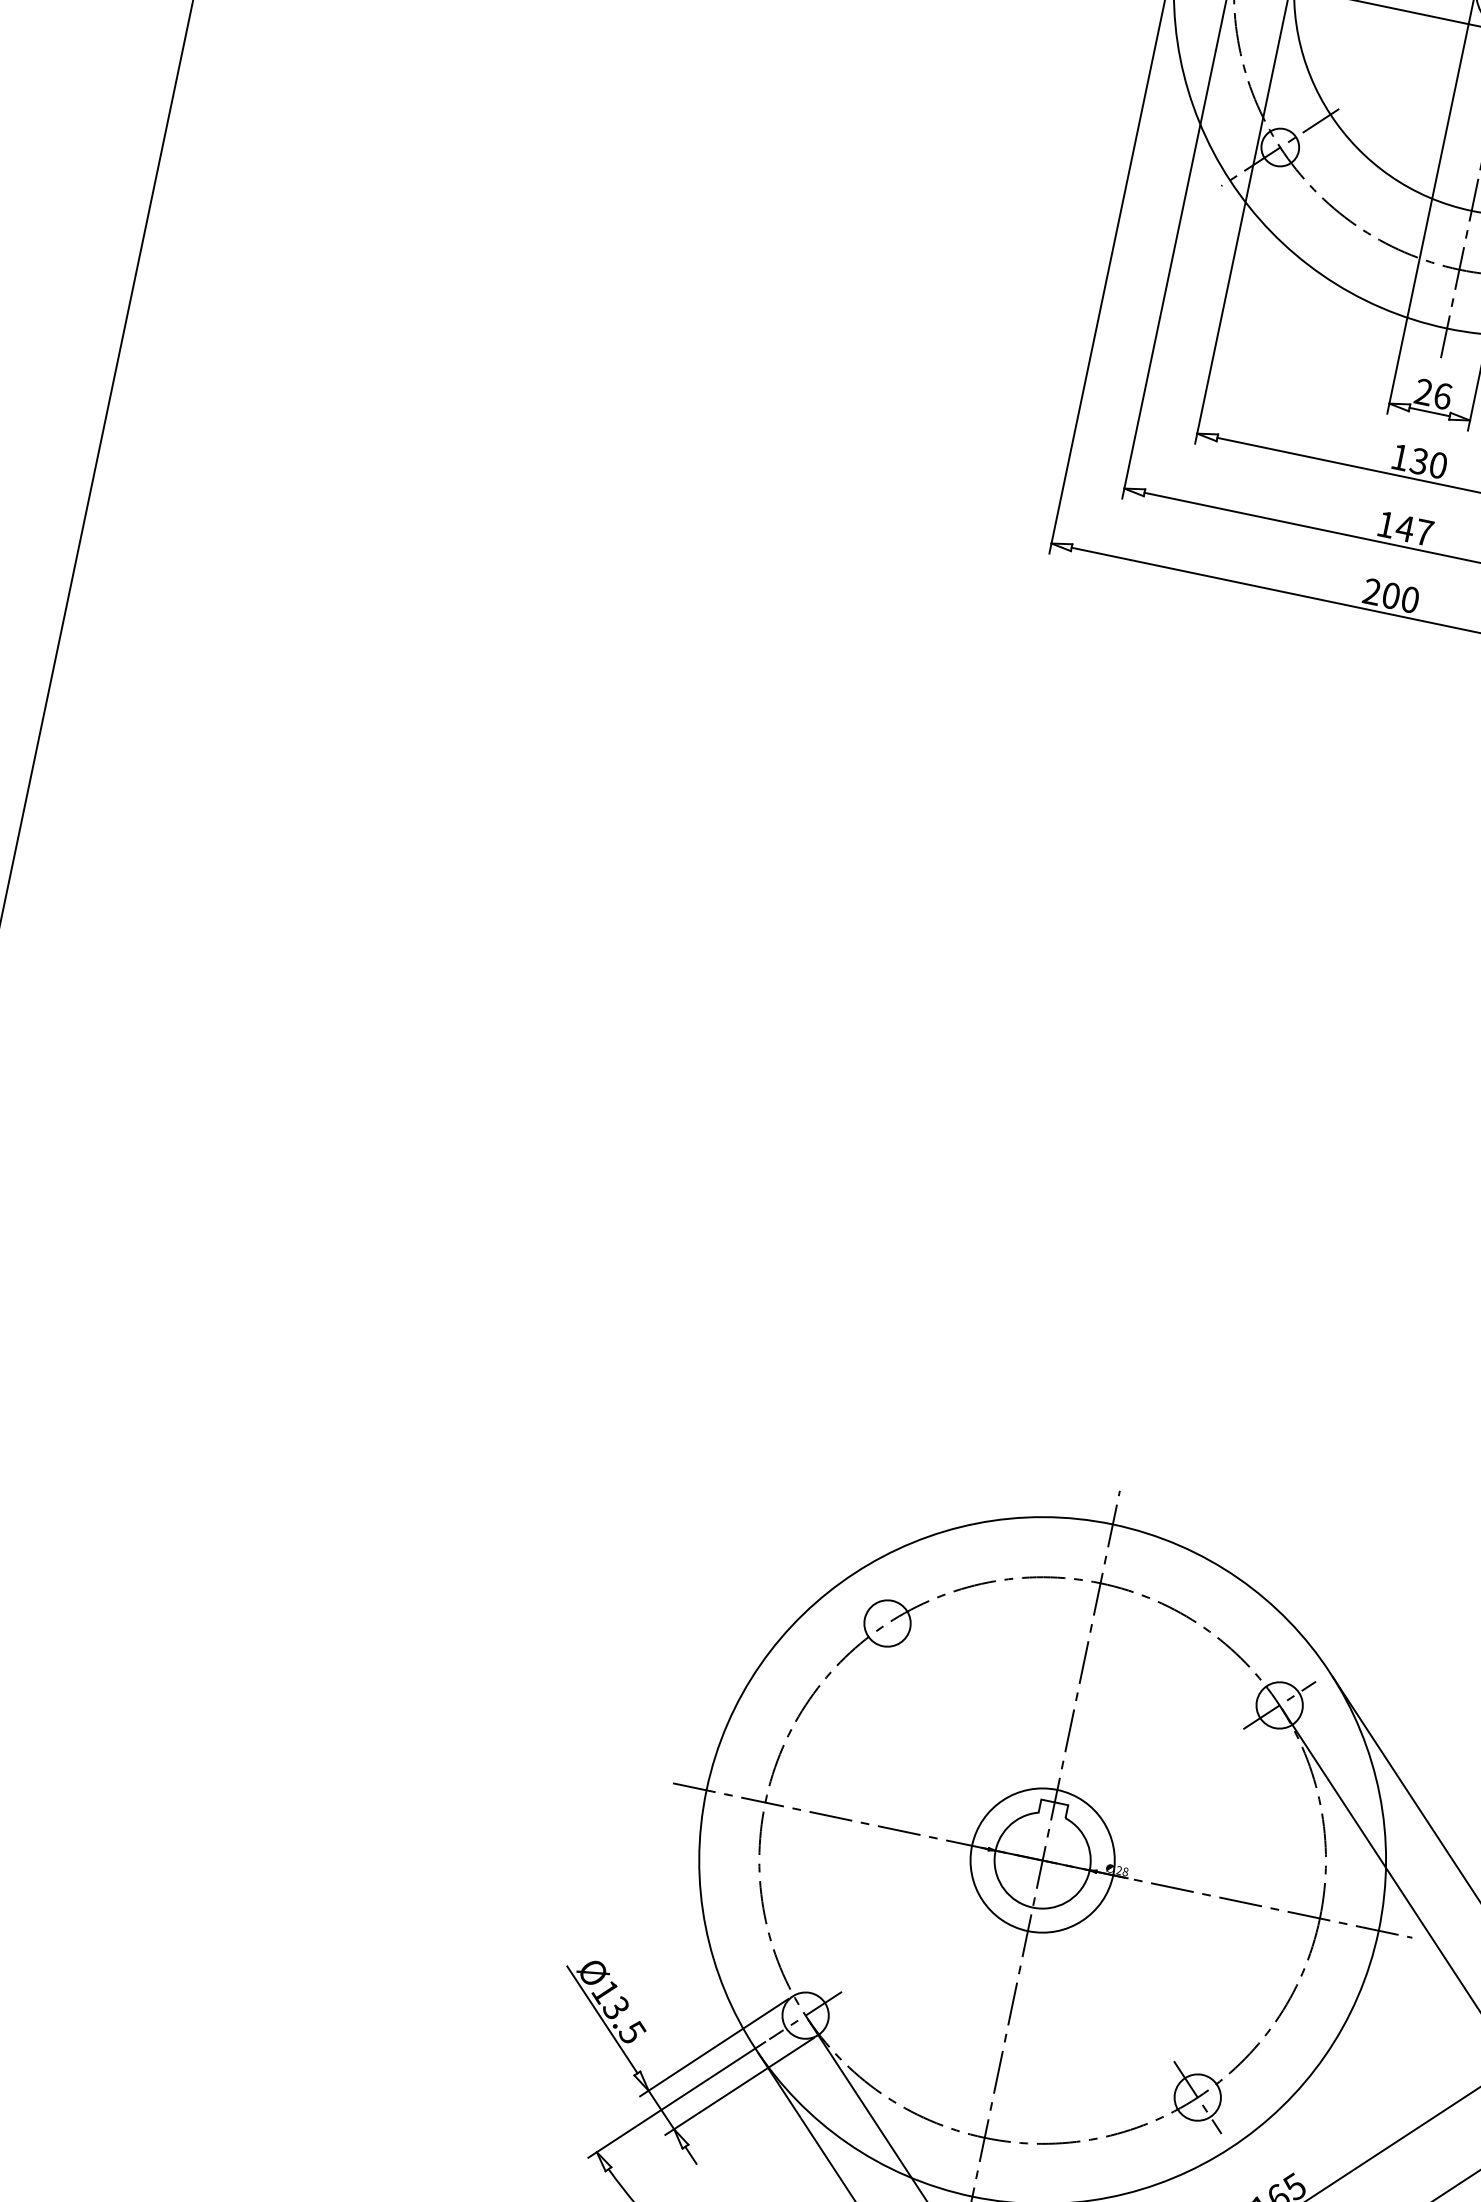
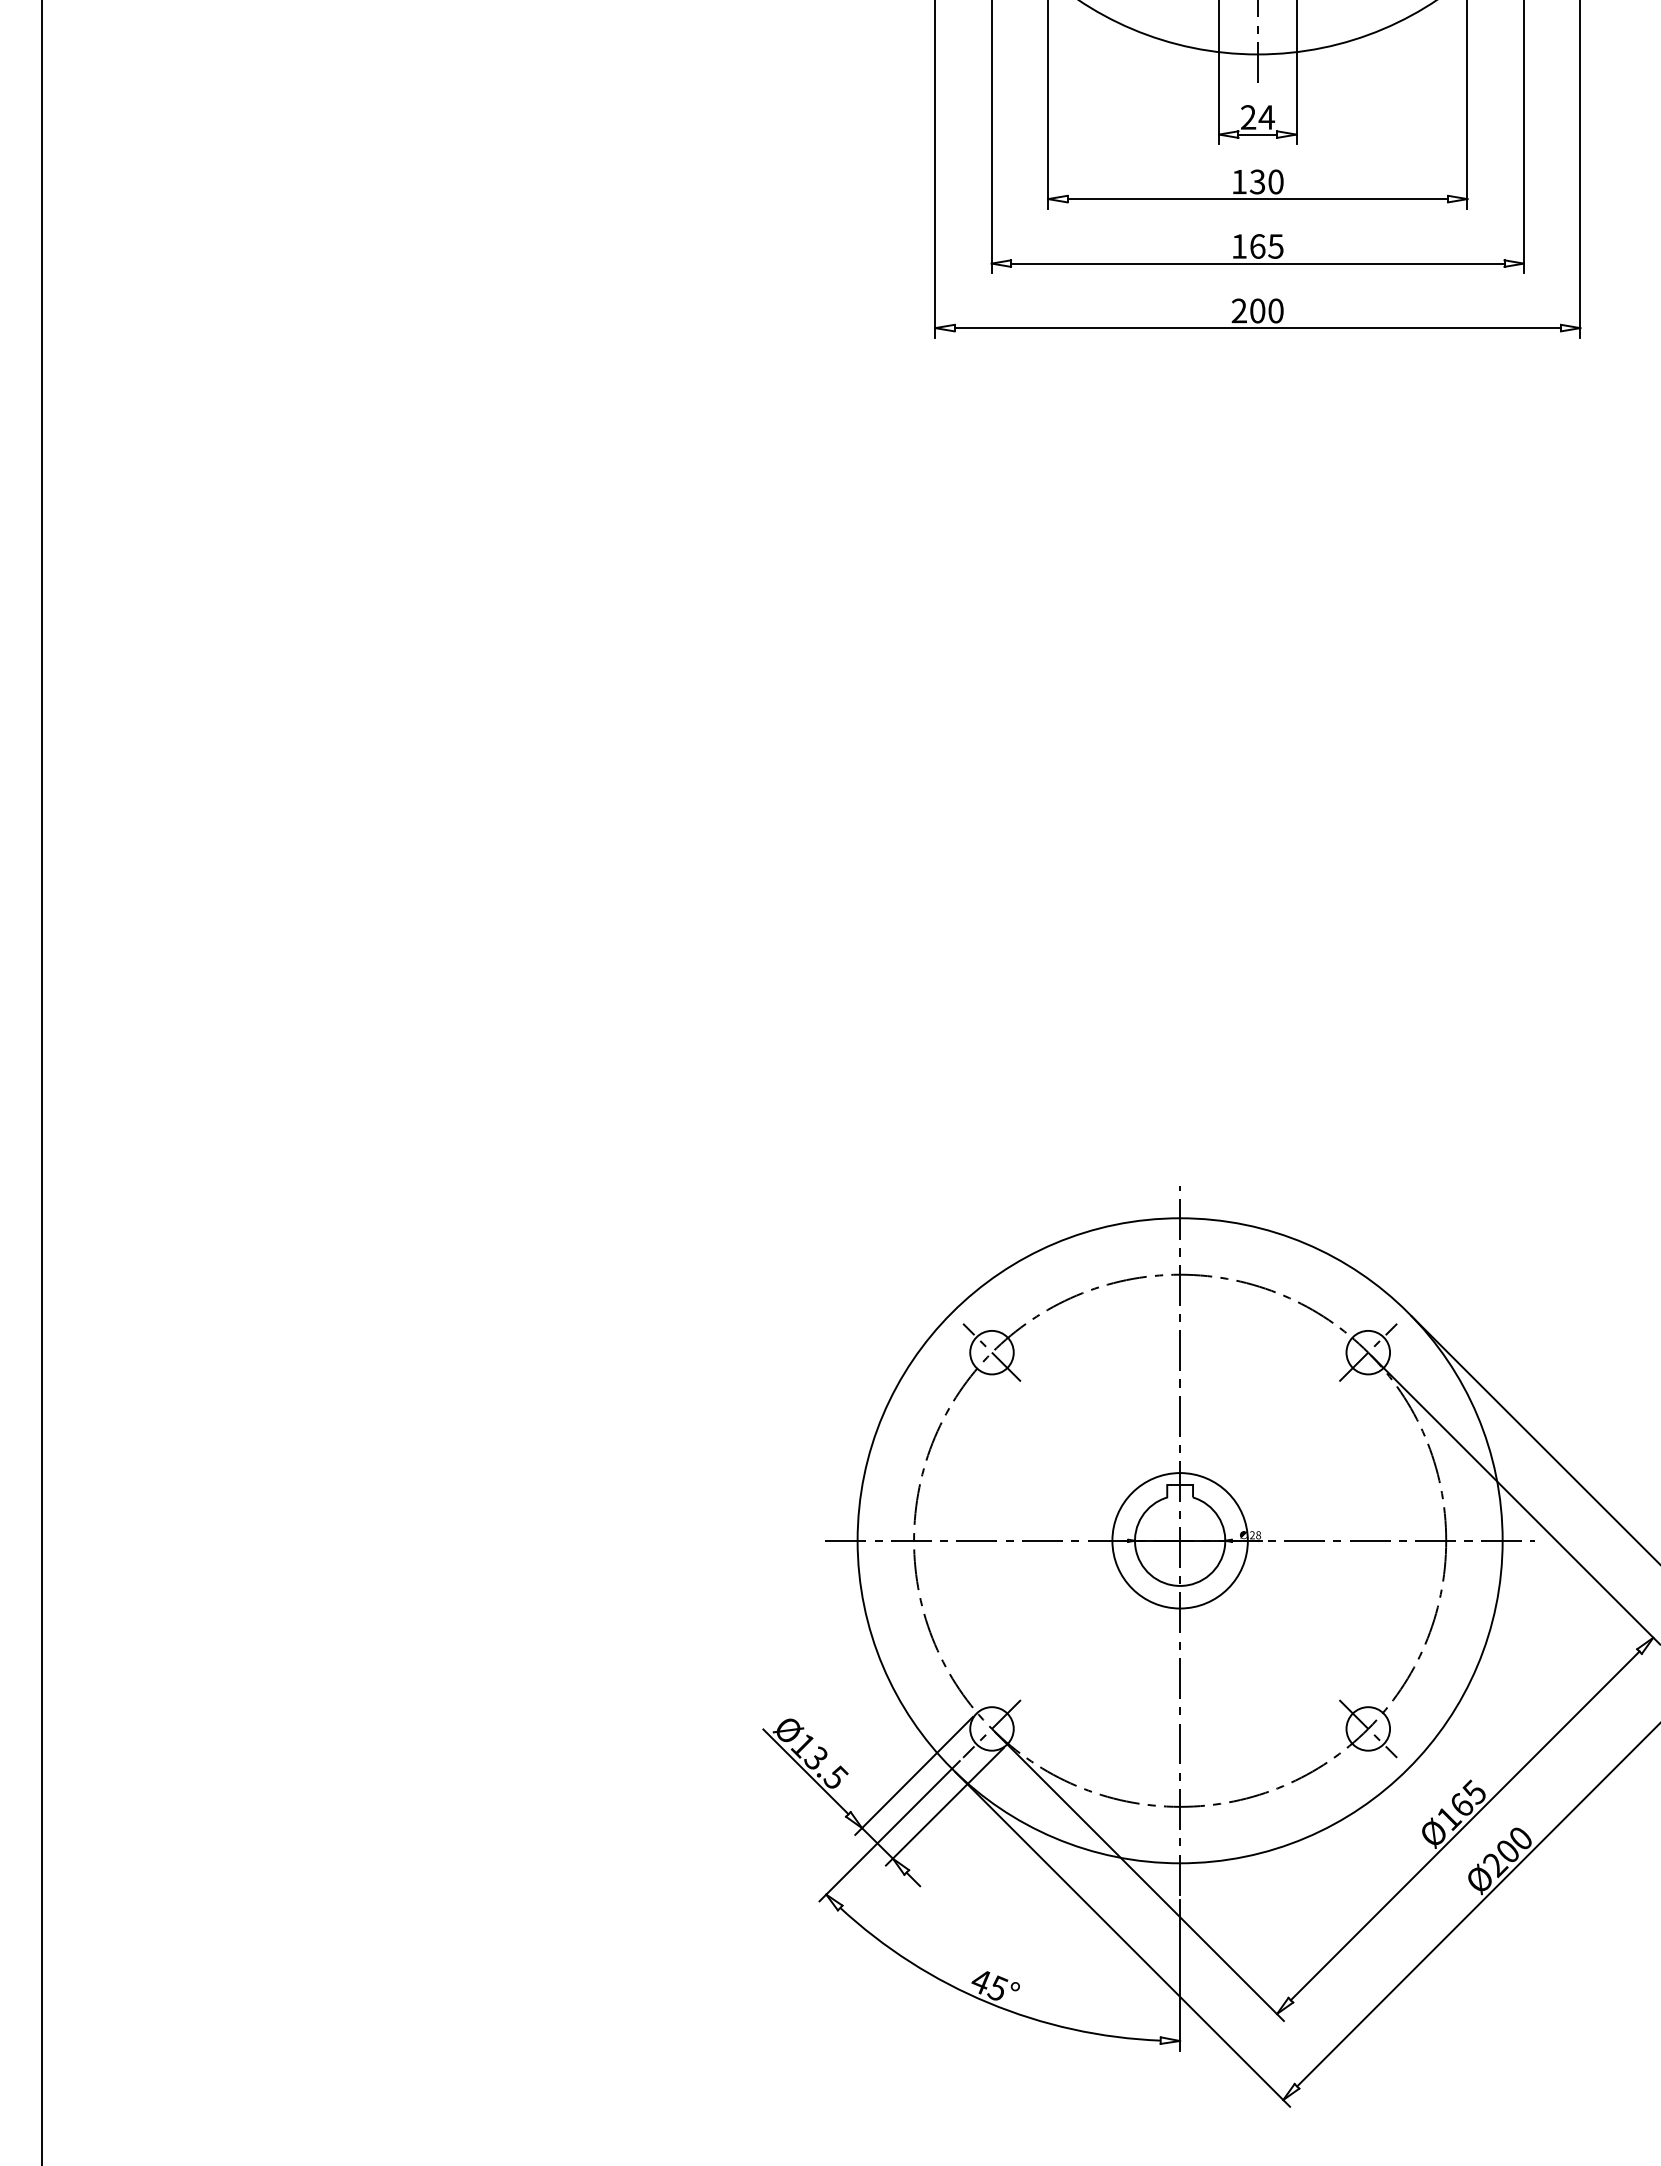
text: (1442, 396) -> (1266, 117), 26 -> 24
text: (1414, 530) -> (1266, 246), 147 -> 165
line: (887, 1623) -> (991, 1352), added

